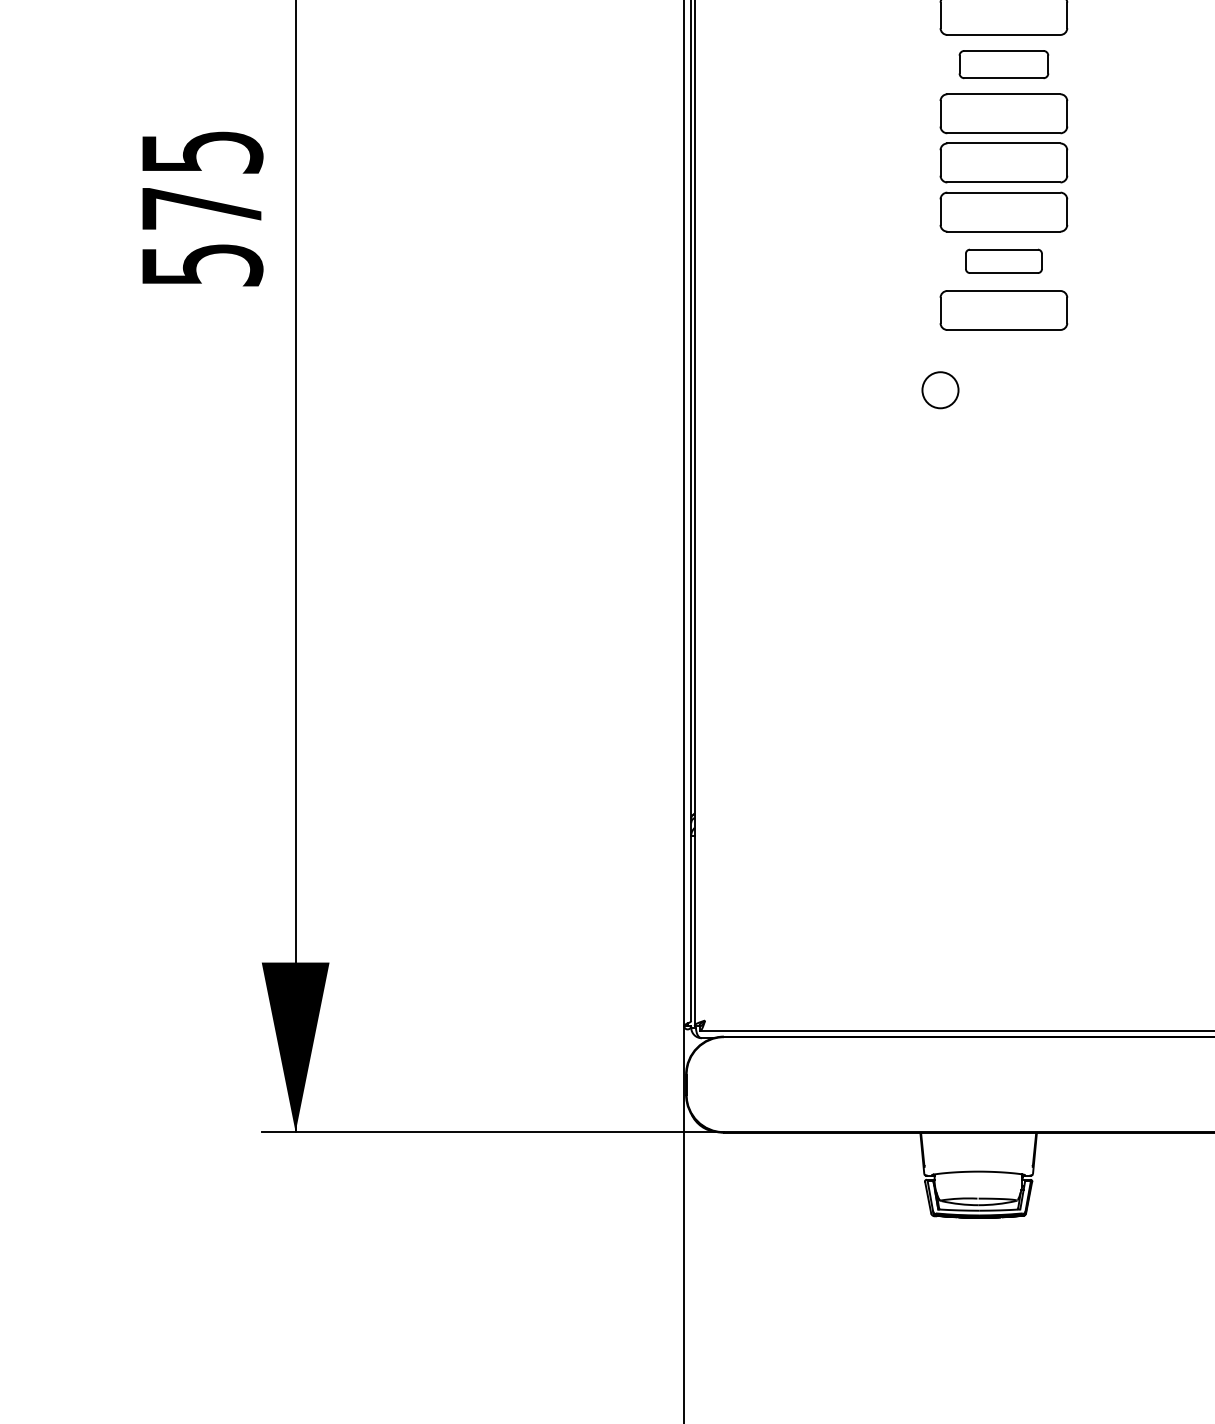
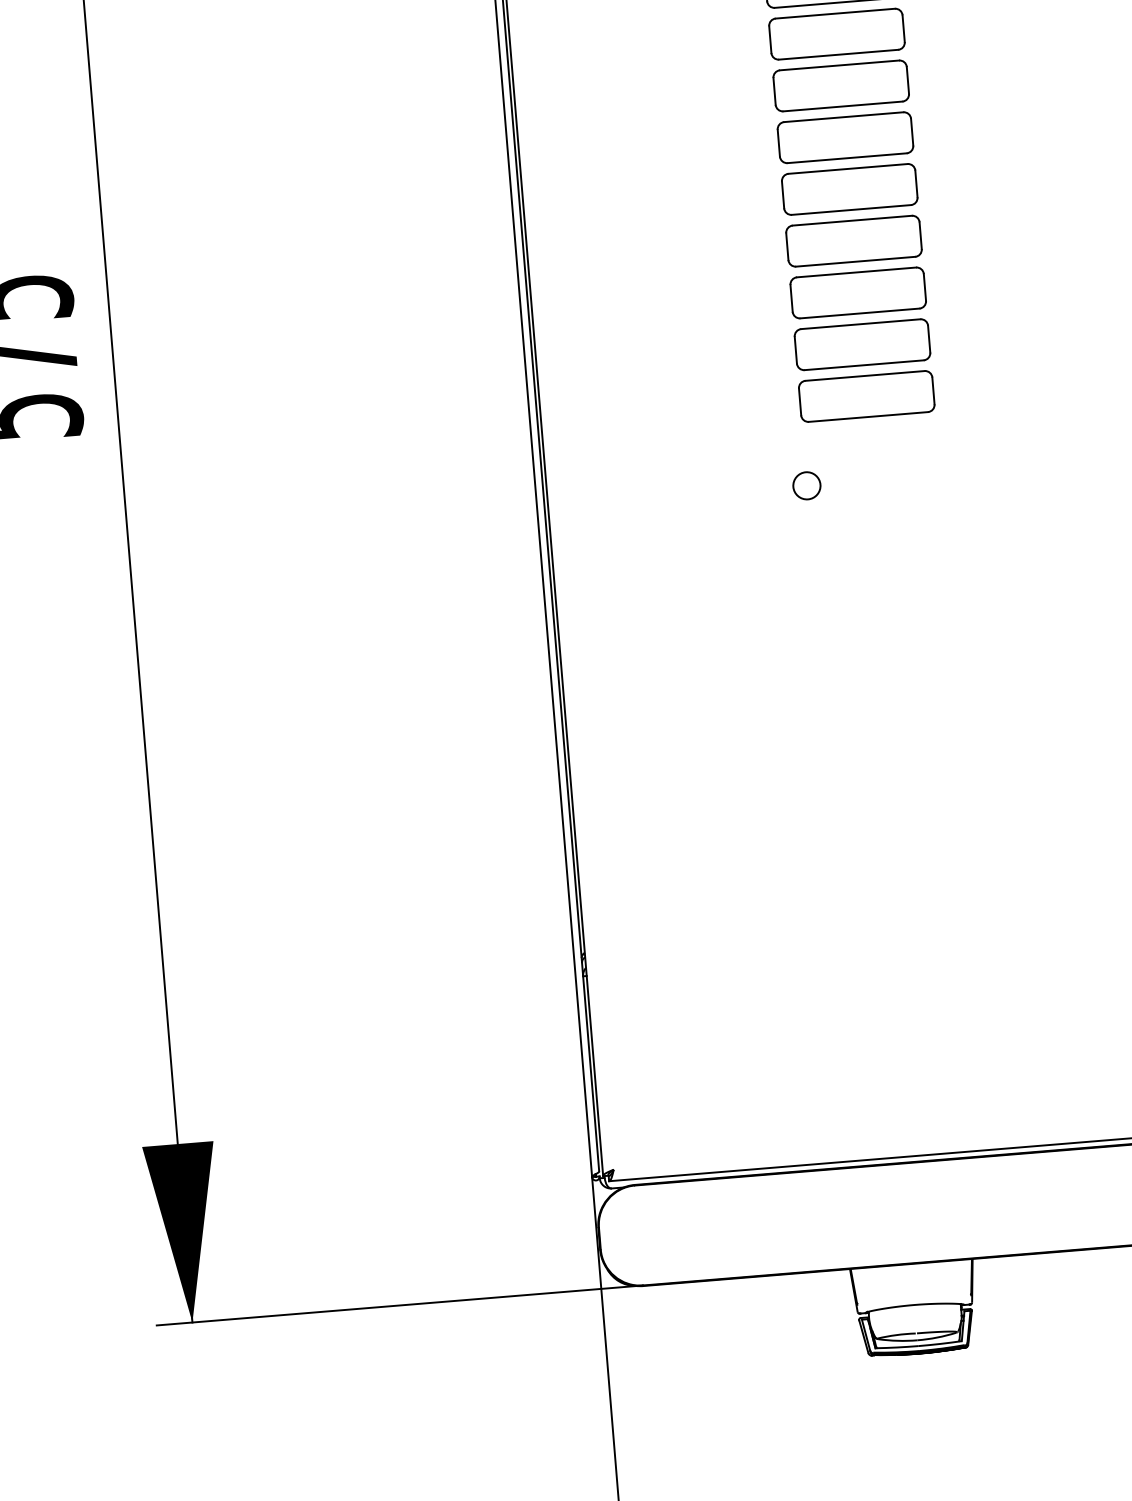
part: (1003, 64) -> (845, 137), size x1.43
part: (1003, 261) -> (862, 344), size x1.67
circle: (940, 389) -> (806, 485), size x0.71

